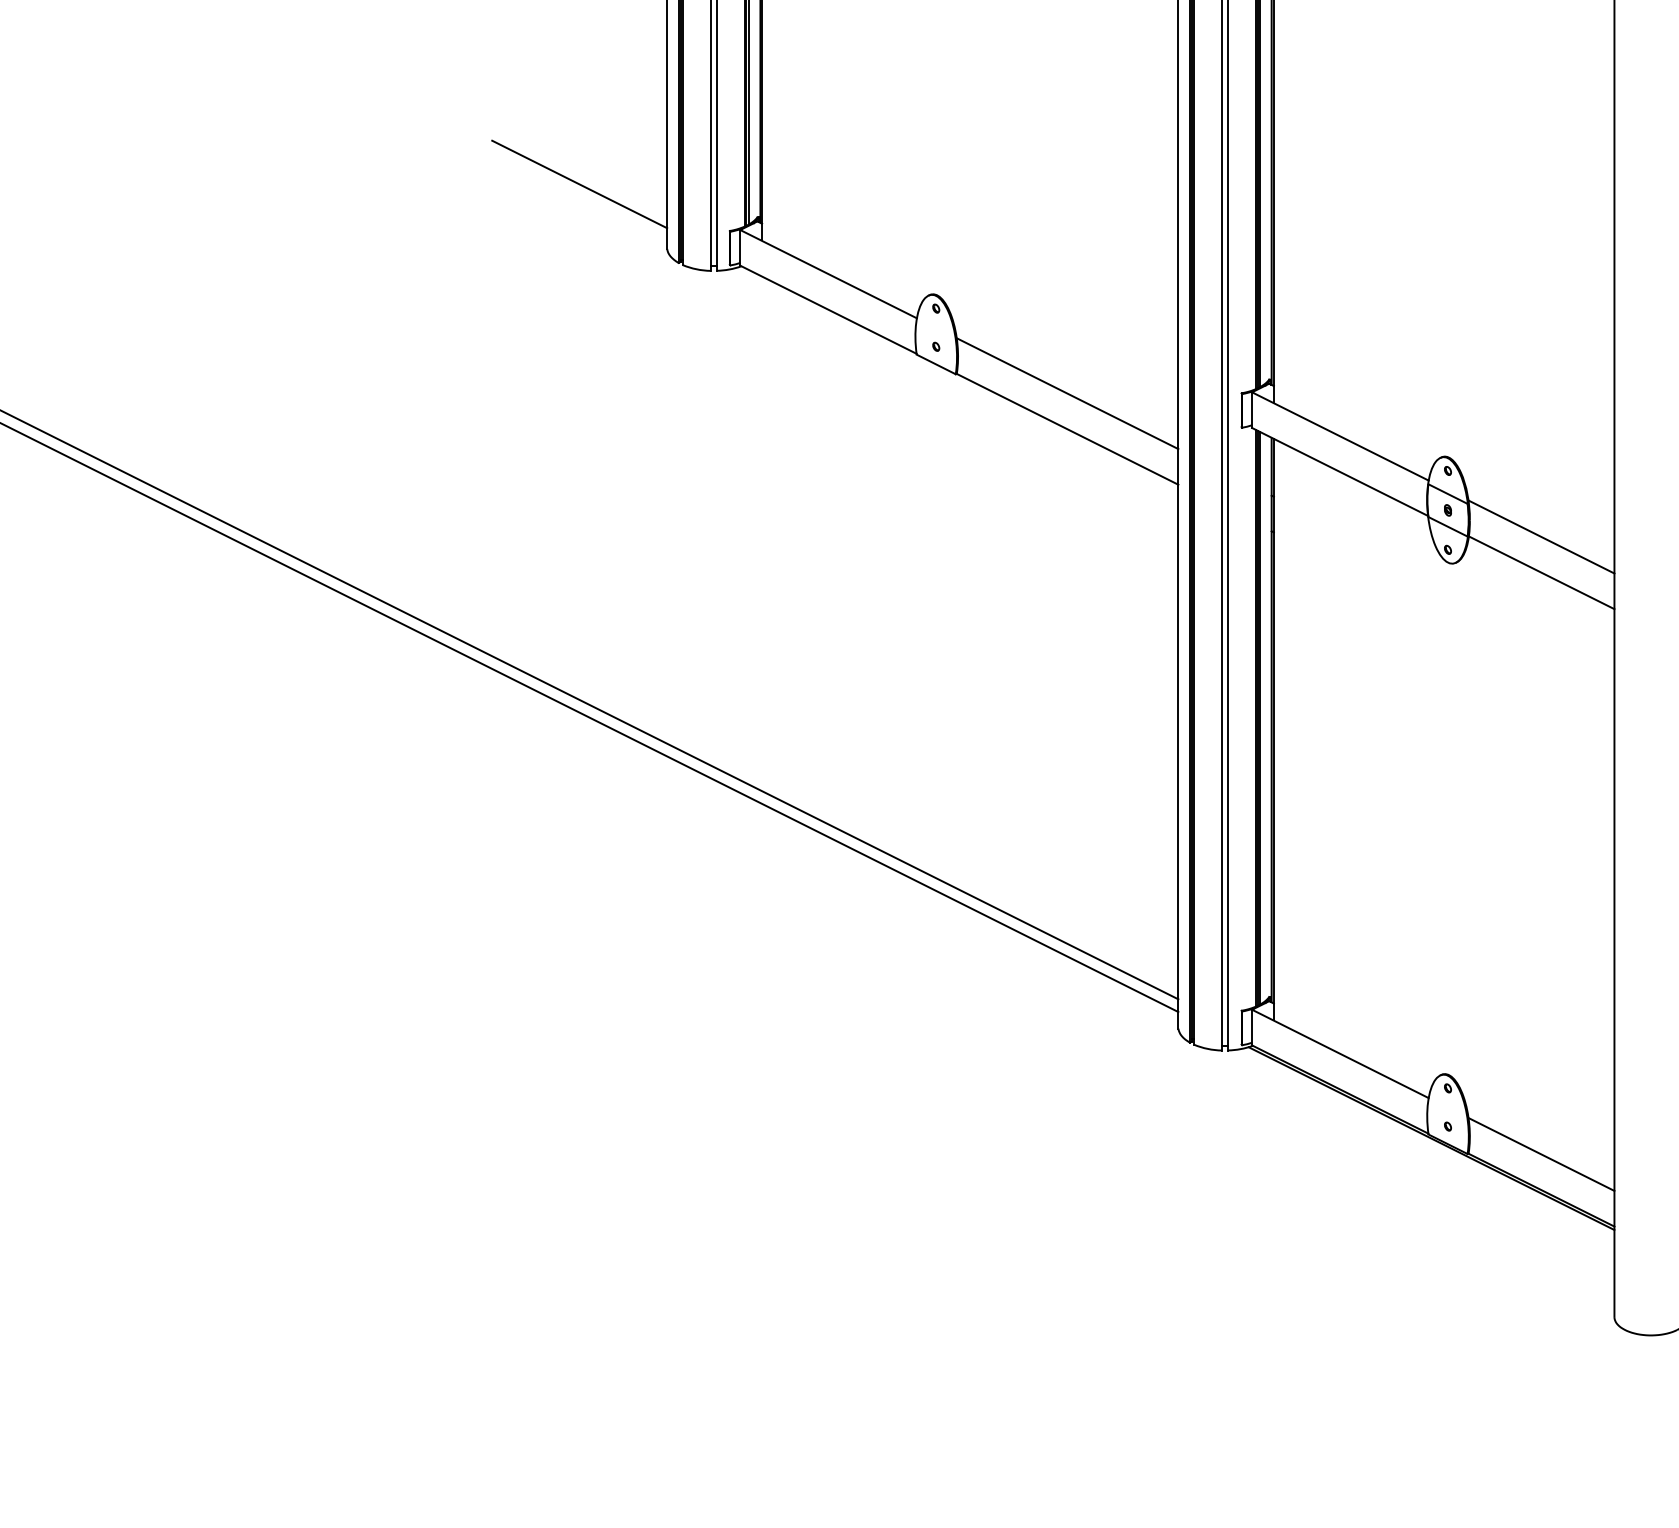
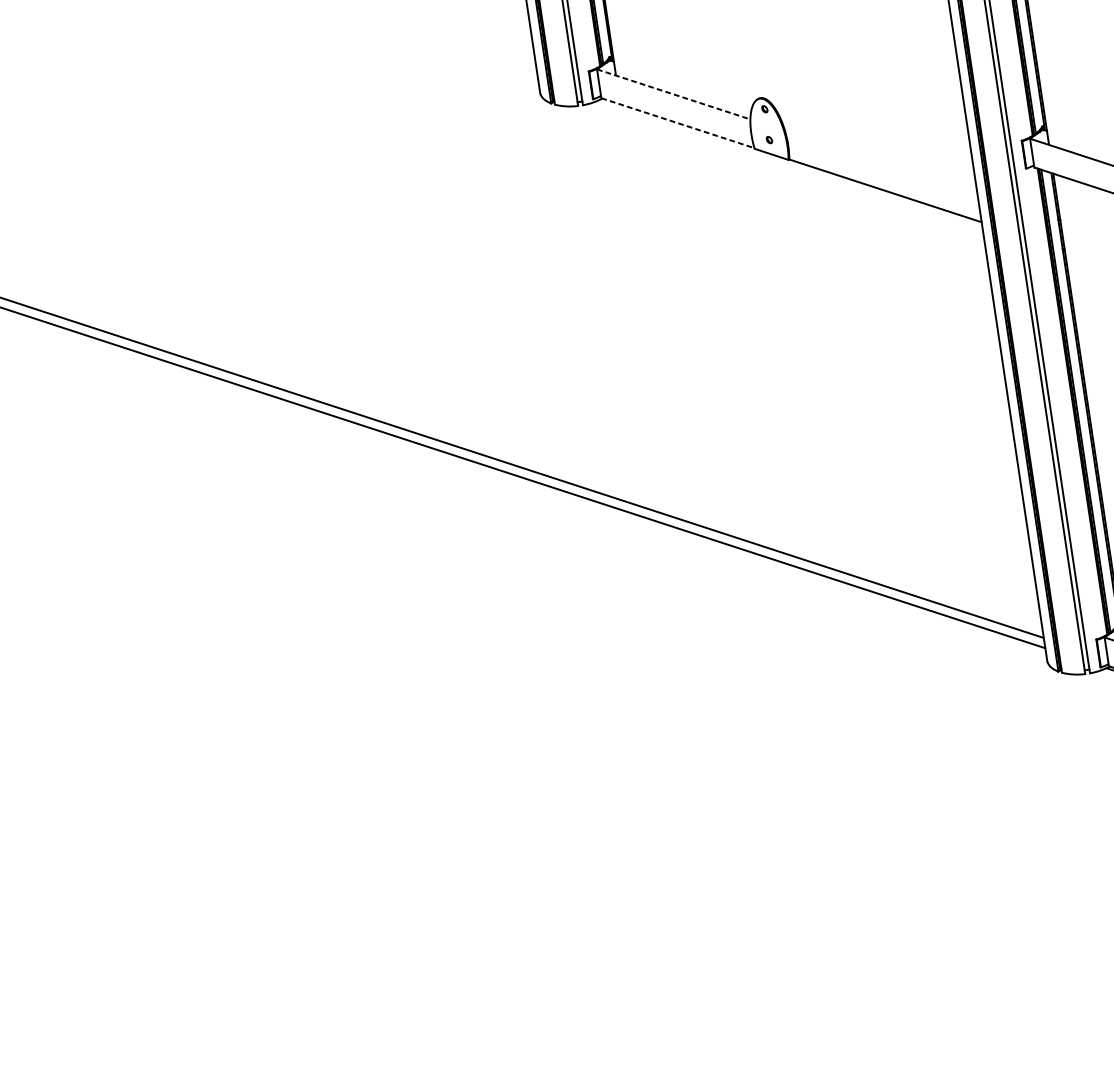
line: (579, 184) -> (461, 52), removed
line: (828, 274) -> (673, 94), solid -> dashed
line: (828, 309) -> (677, 122), solid -> dashed
line: (1067, 393) -> (881, 161), removed

